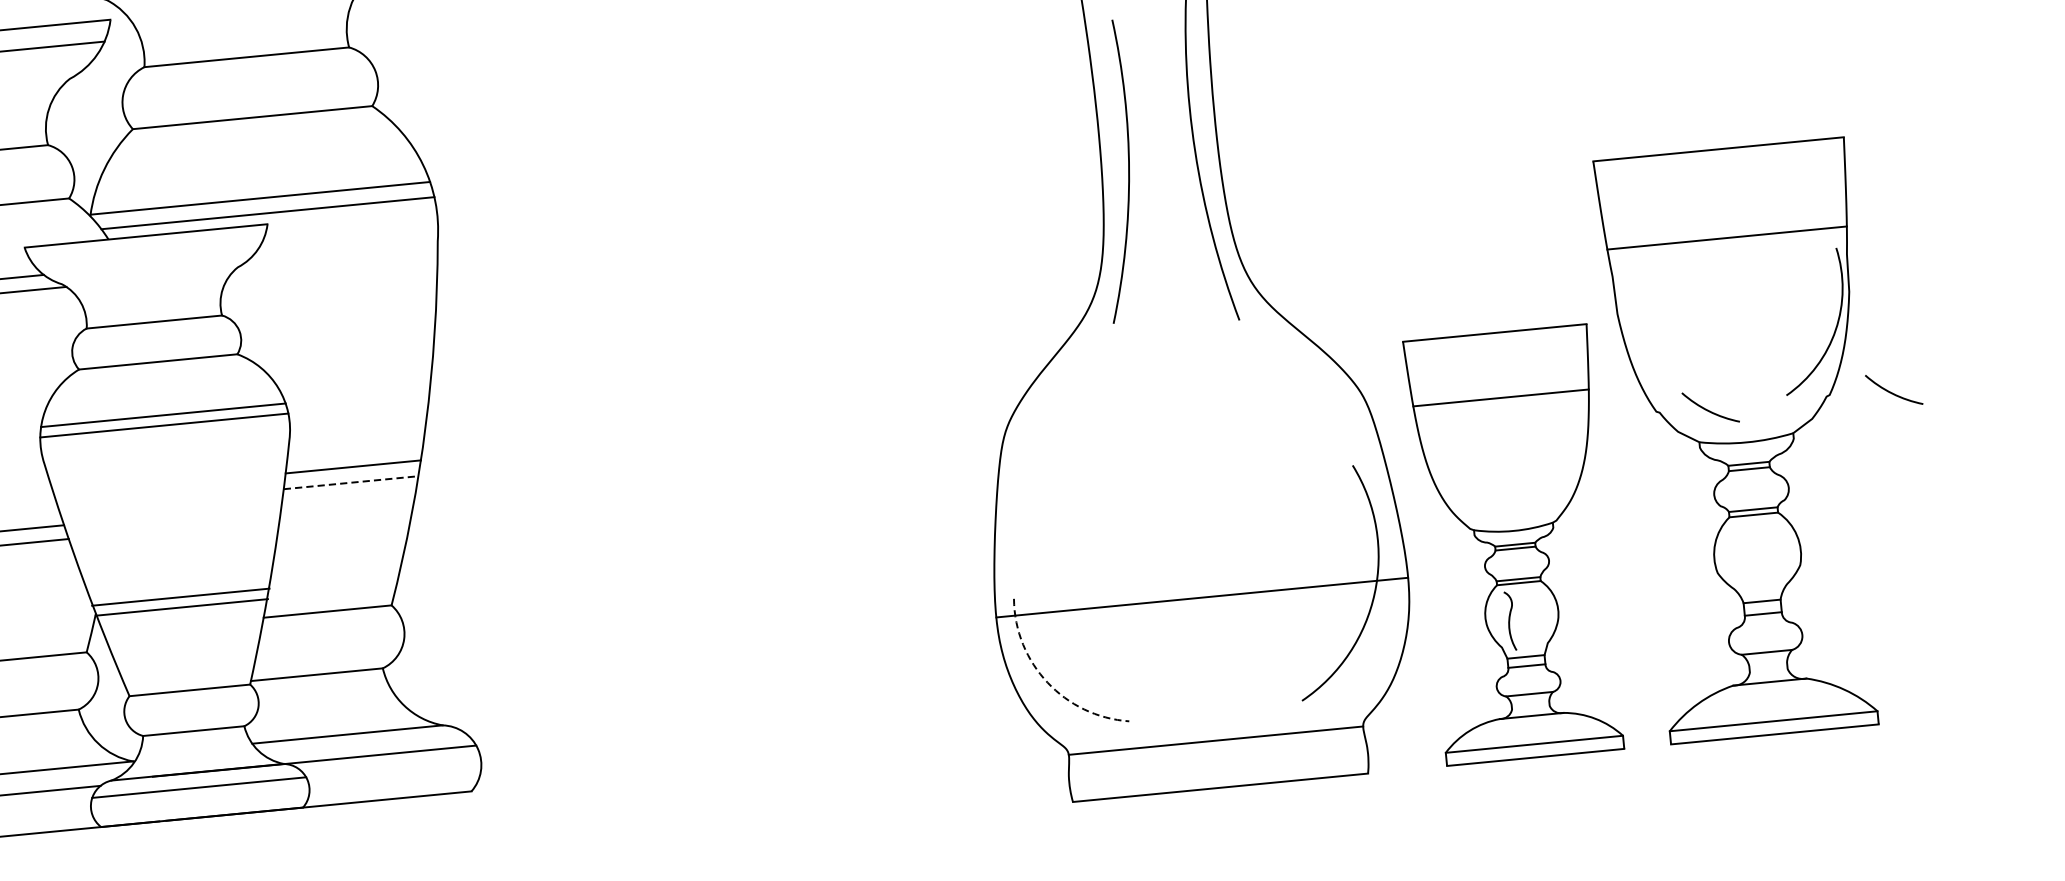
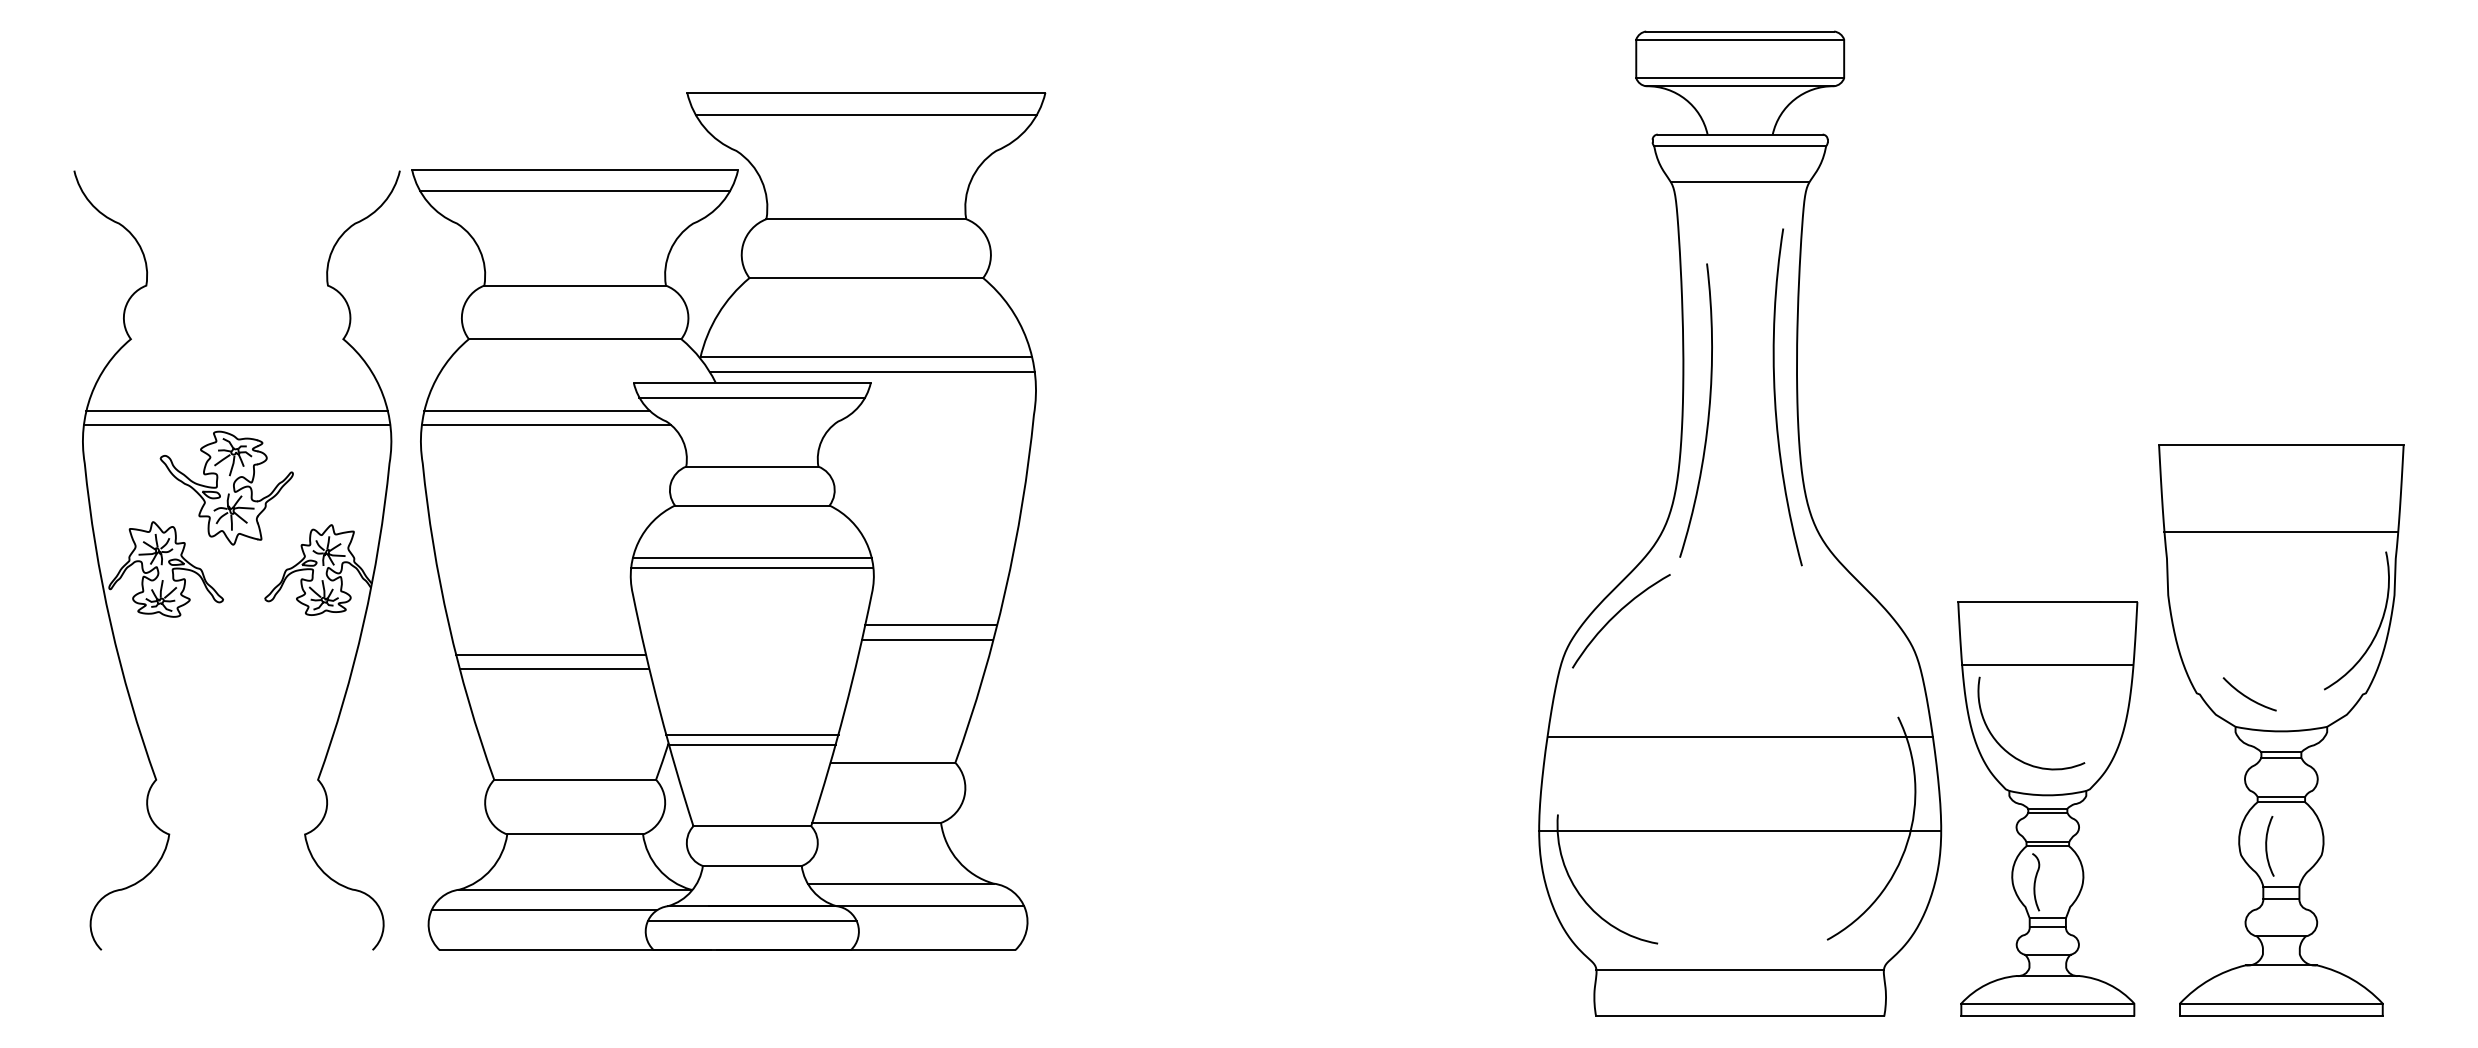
line: (147, 251) -> (752, 397), added
arc: (1054, 389) -> (1616, 615), added
arc: (1892, 392) -> (2426, 696), removed
line: (350, 482) -> (927, 640), dashed -> solid
curve: (1469, 489) -> (2008, 751), added
line: (1192, 501) -> (1739, 736), added
arc: (1743, 561) -> (2267, 846), added
arc: (1047, 682) -> (1582, 898), dashed -> solid

